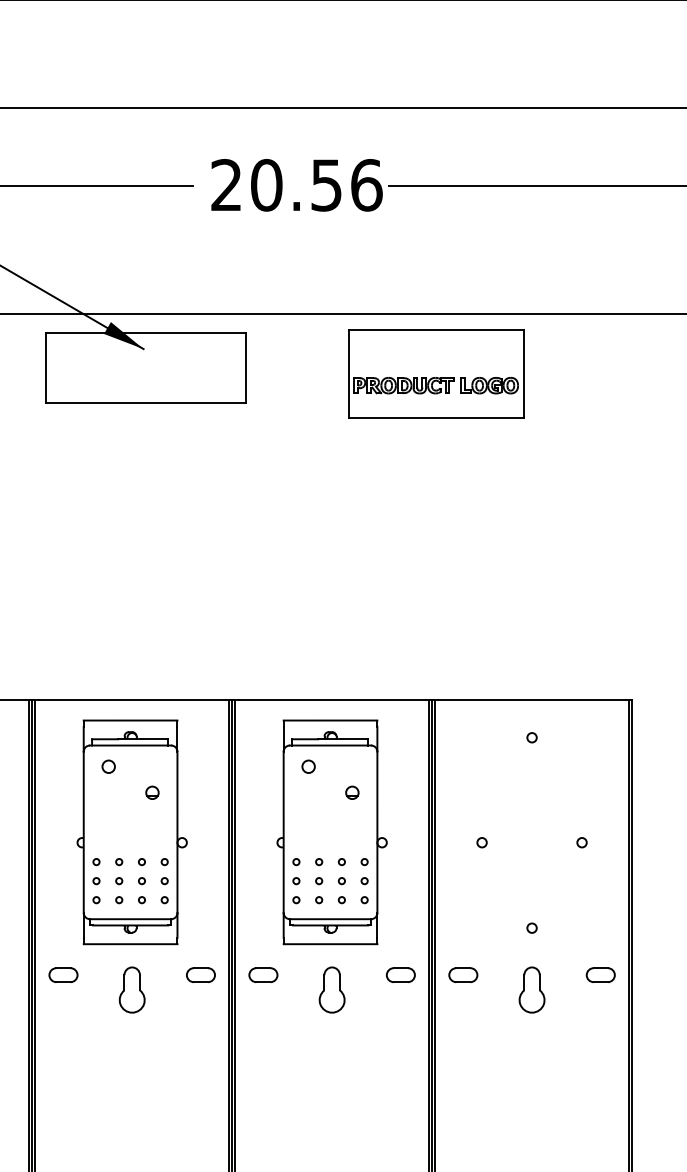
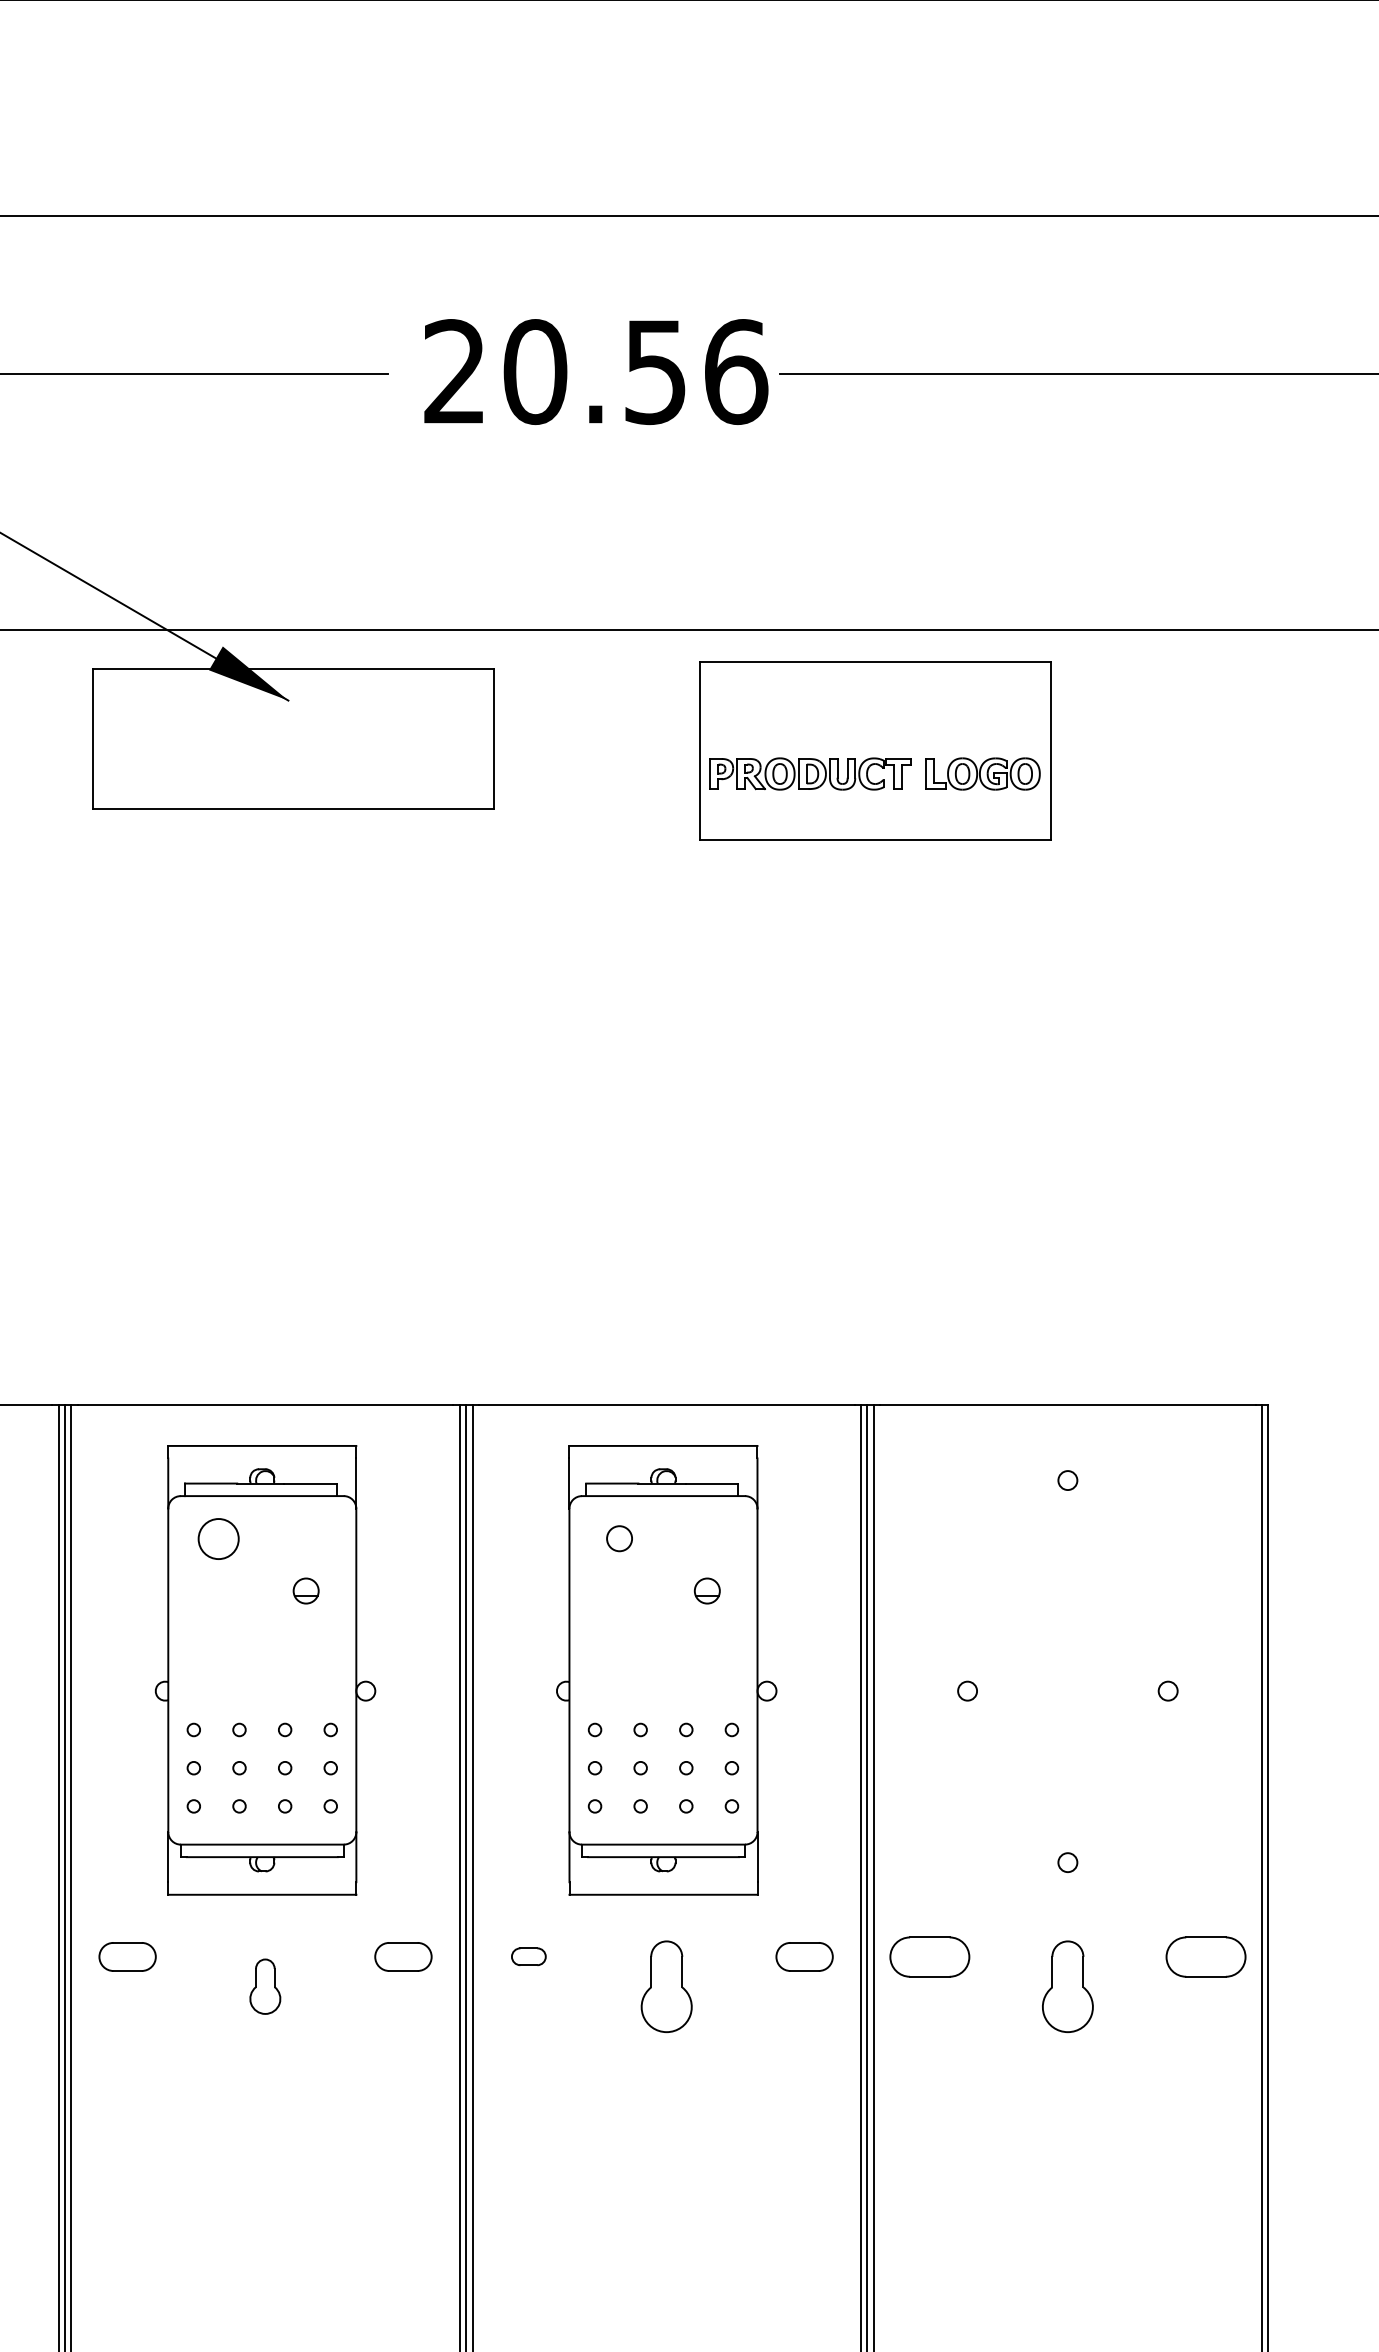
circle: (108, 766) -> (217, 1538), size x1.6
part: (263, 974) -> (528, 1955), size x0.6
part: (463, 974) -> (930, 1955), size x1.4
part: (600, 974) -> (1205, 1955), size x1.4
part: (131, 989) -> (264, 1985), size x0.6

